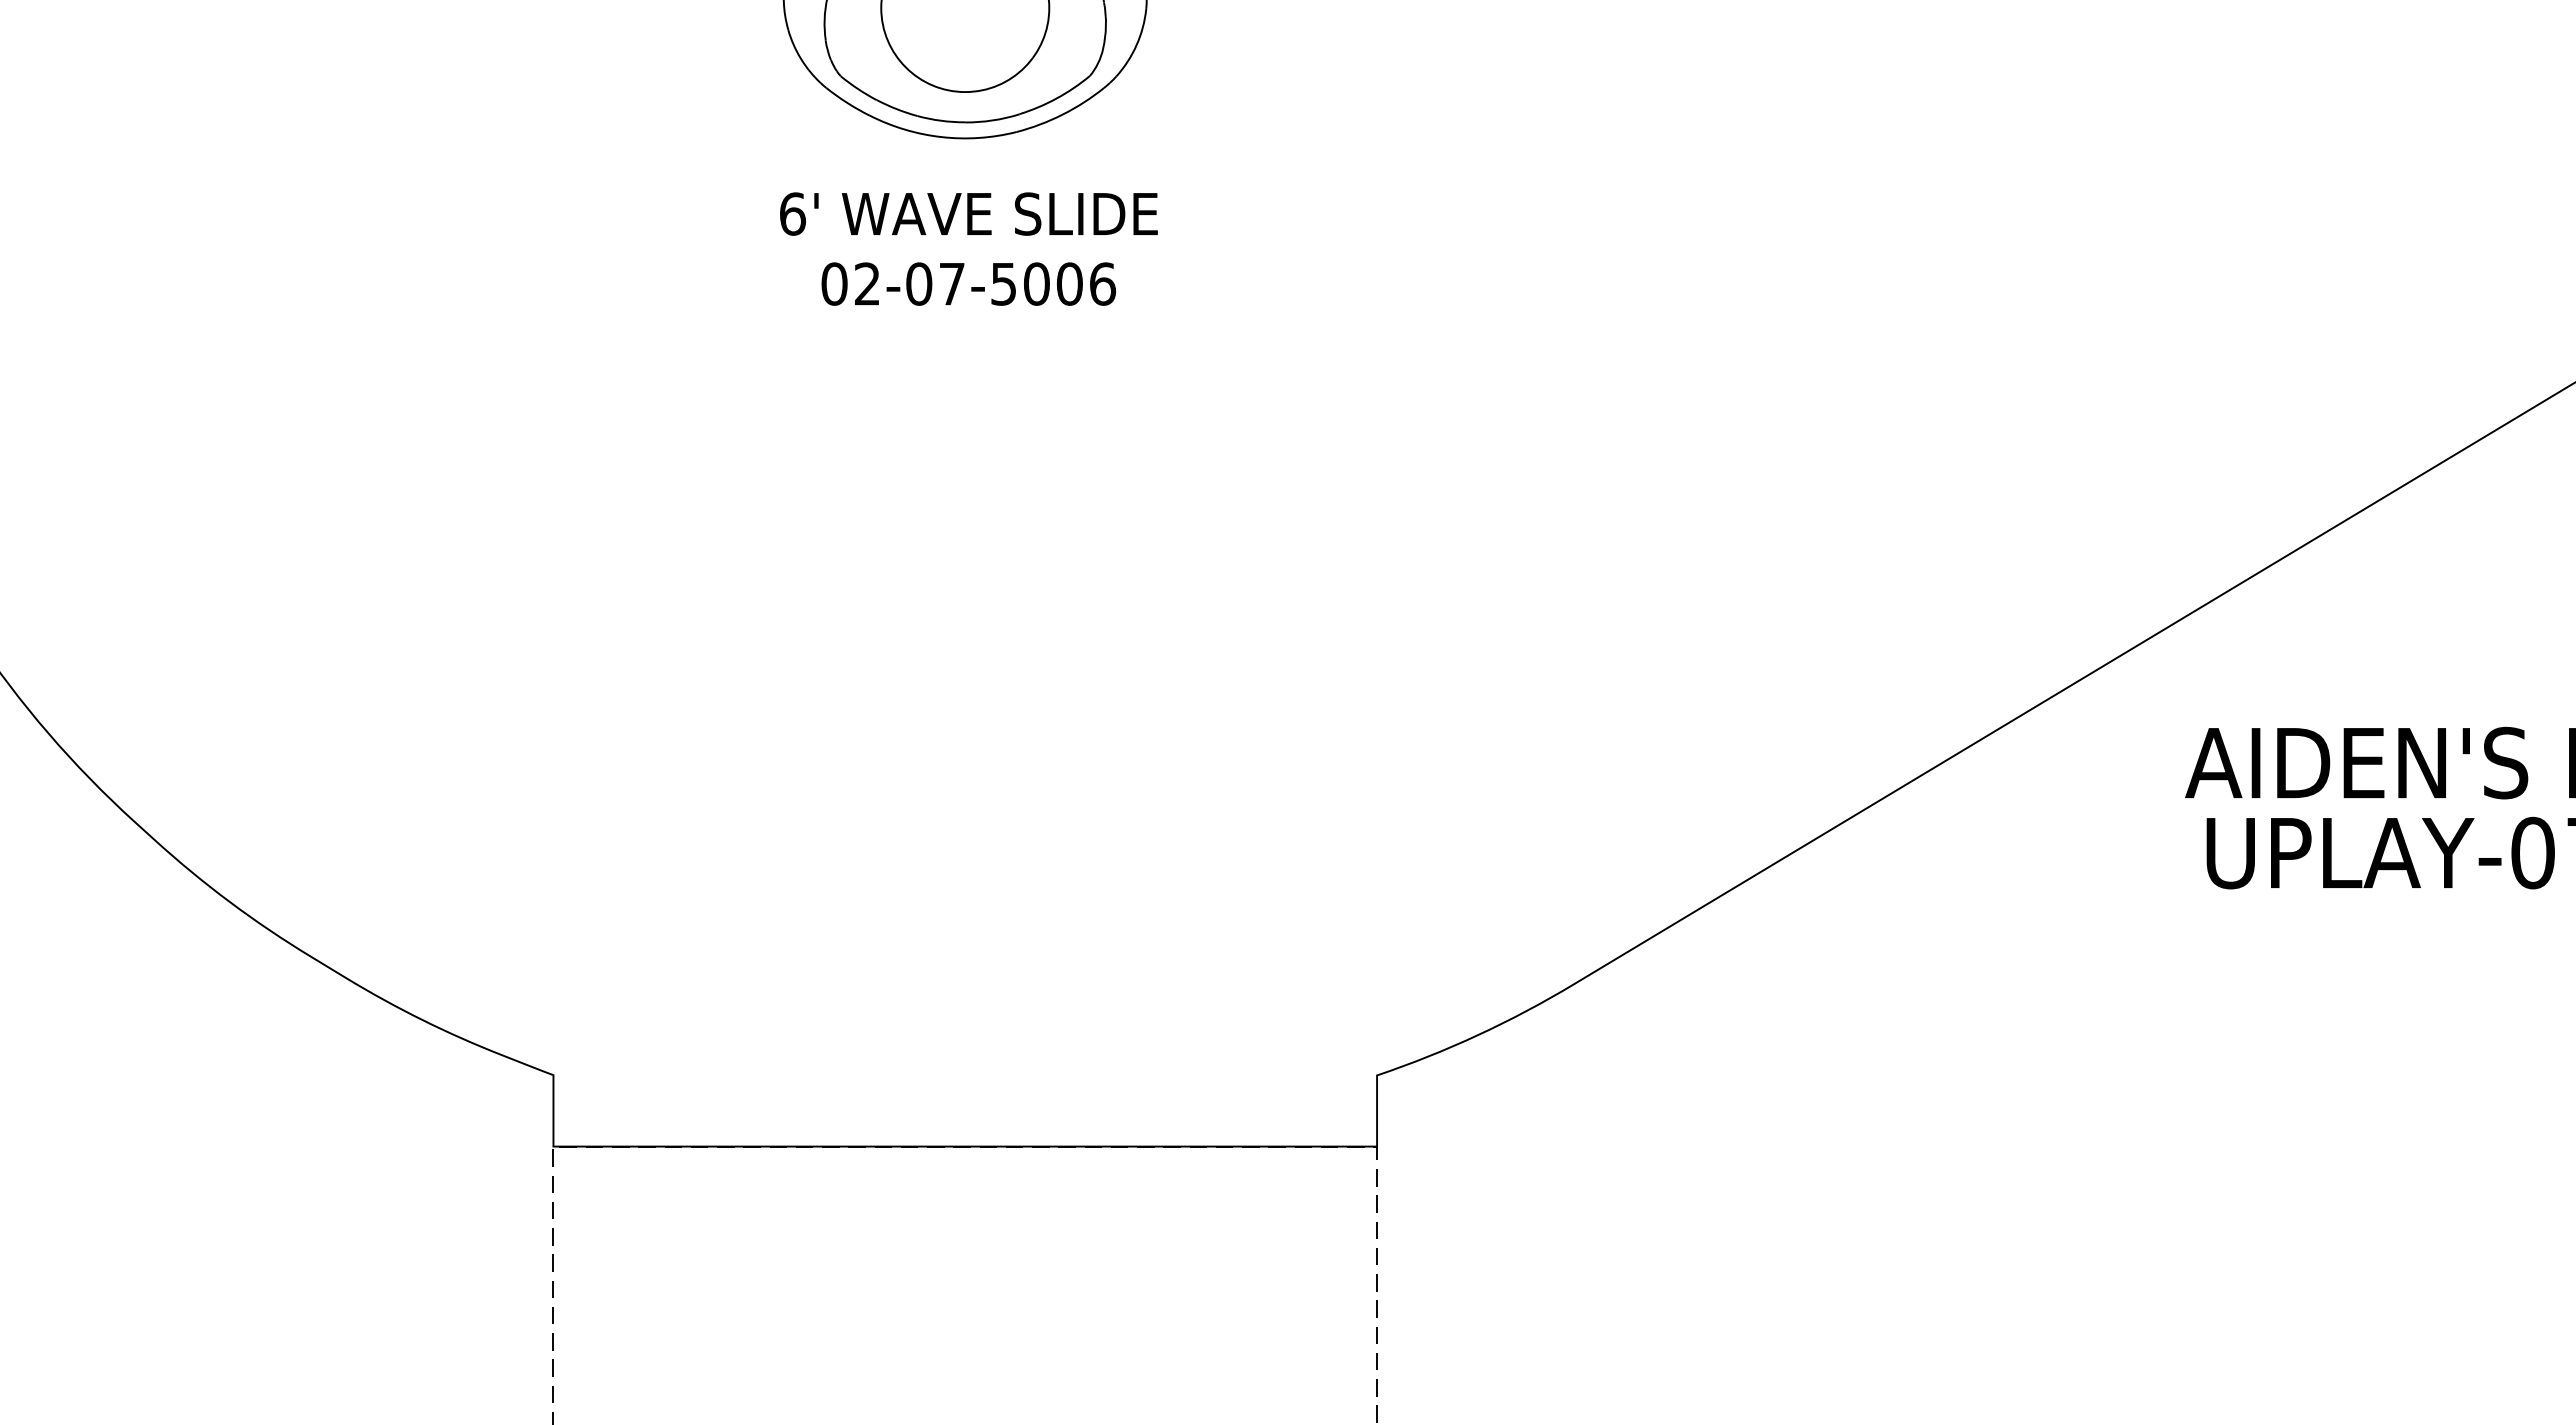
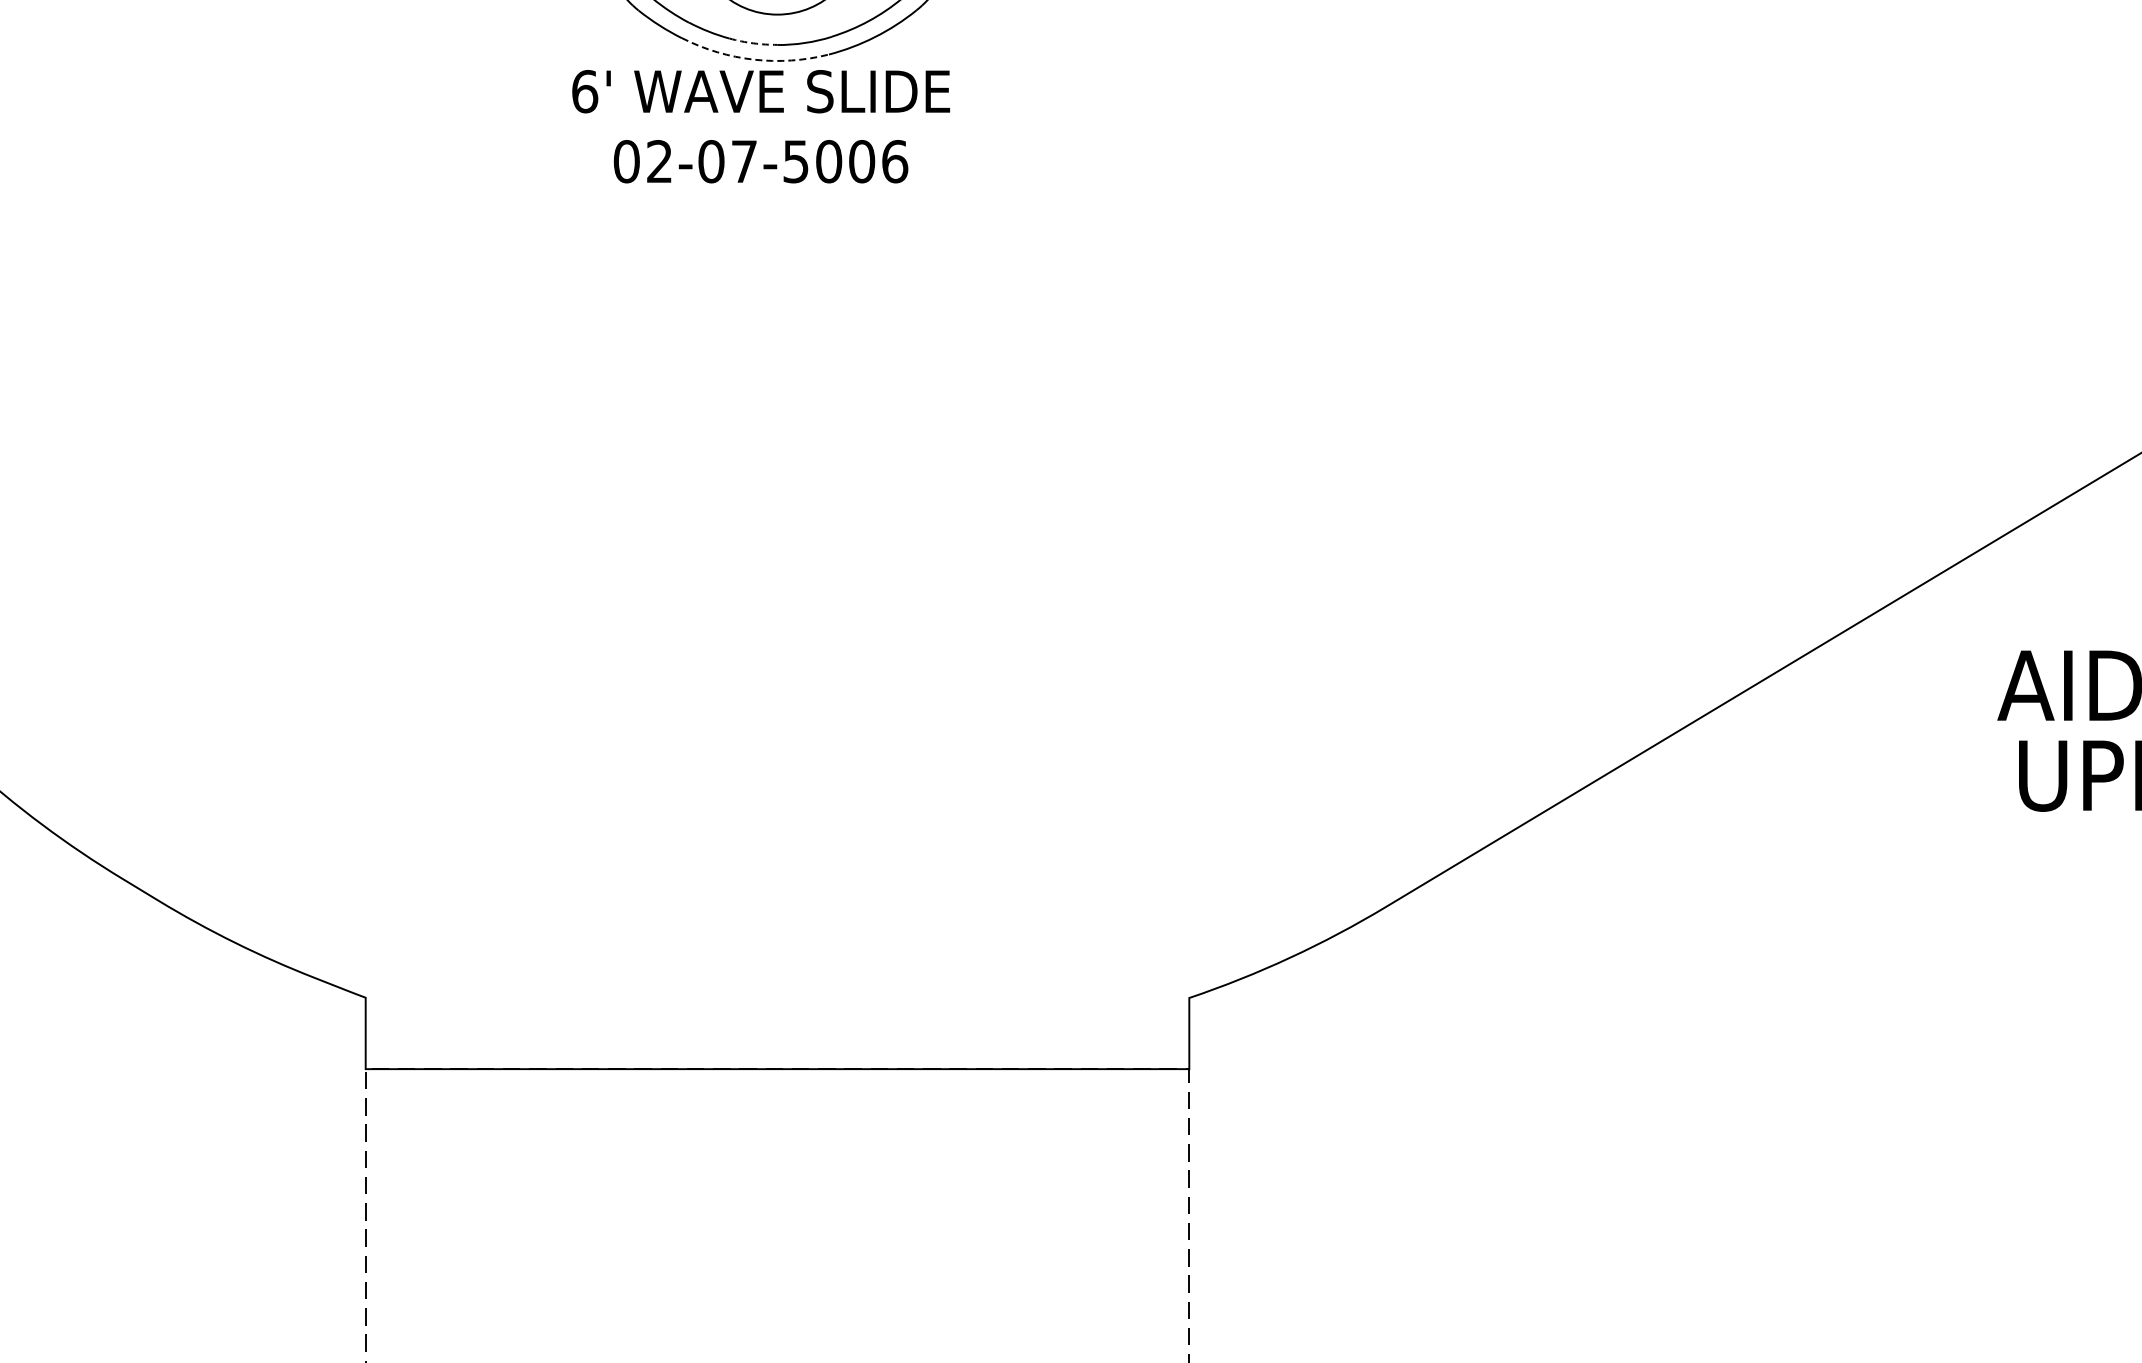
arc: (941, 120) -> (753, 43), solid -> dashed
arc: (941, 137) -> (753, 60), solid -> dashed
text: (968, 248) -> (760, 126), moved

